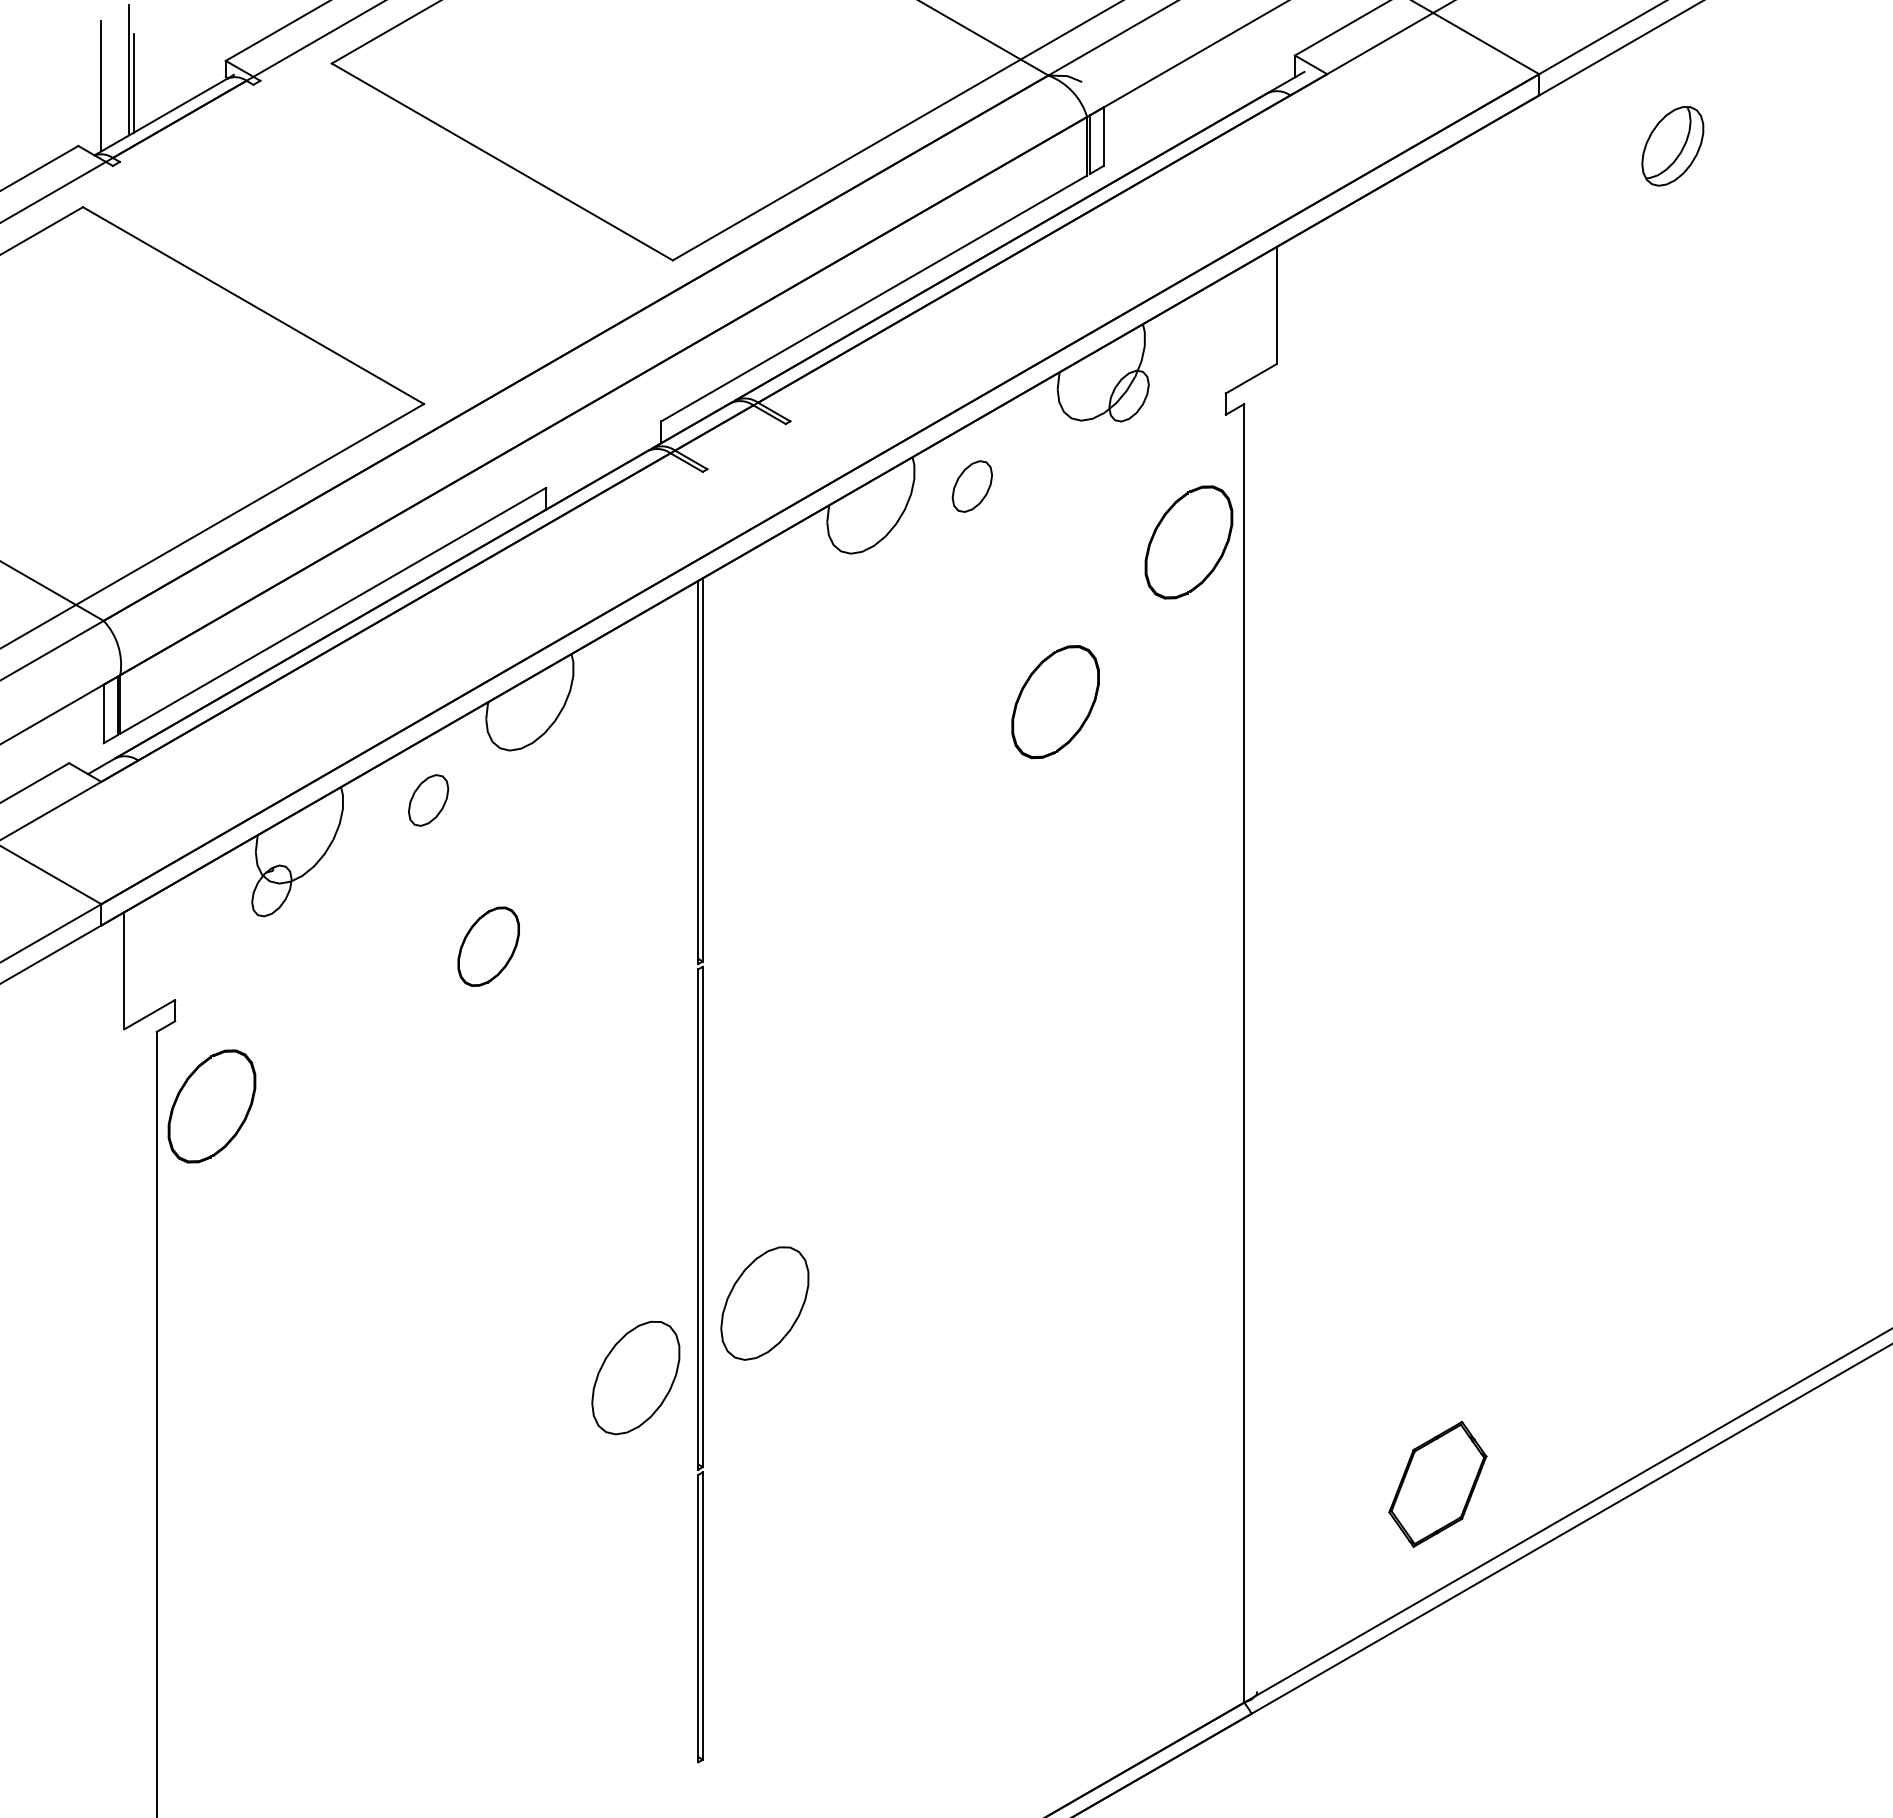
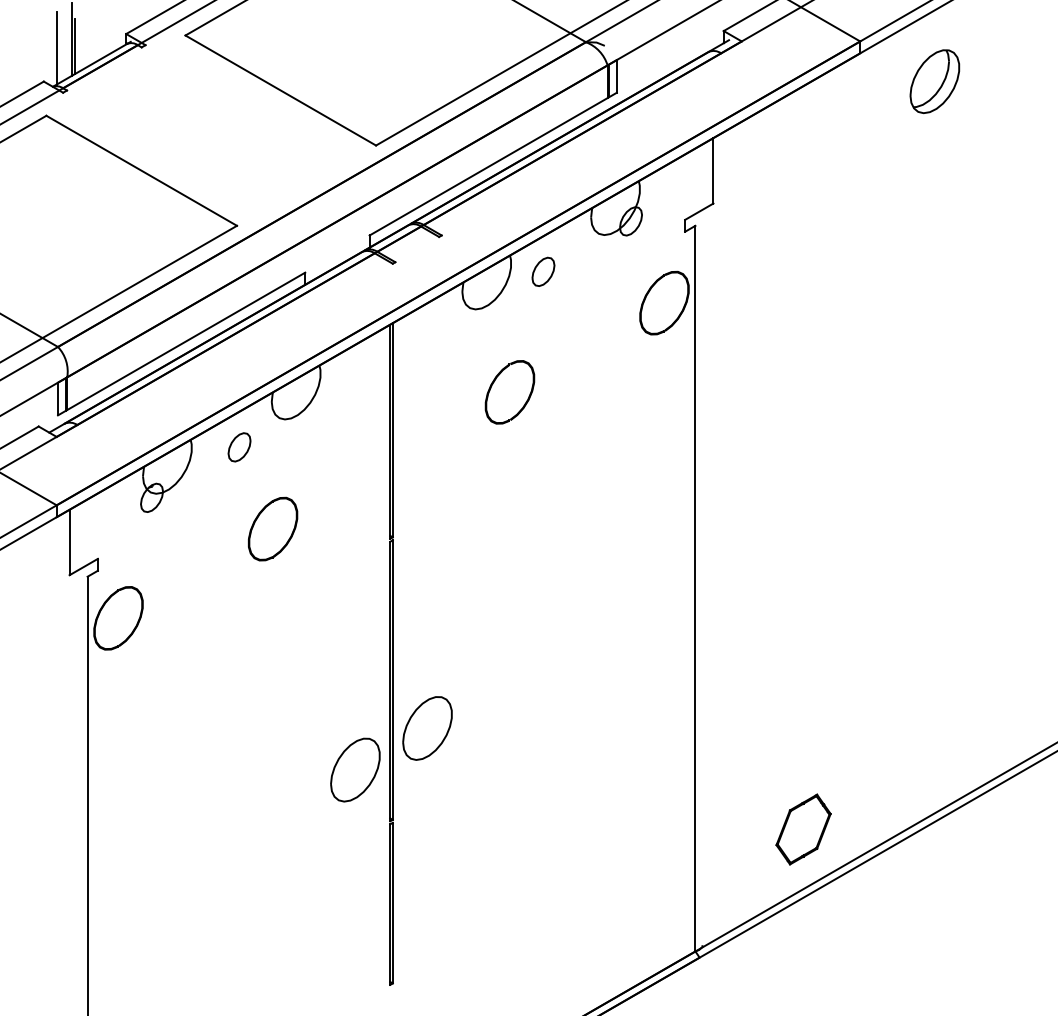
part: (1672, 145) -> (934, 81), size x1.43
part: (1054, 702) -> (509, 392), moved
part: (489, 945) -> (273, 528), size x1.43

